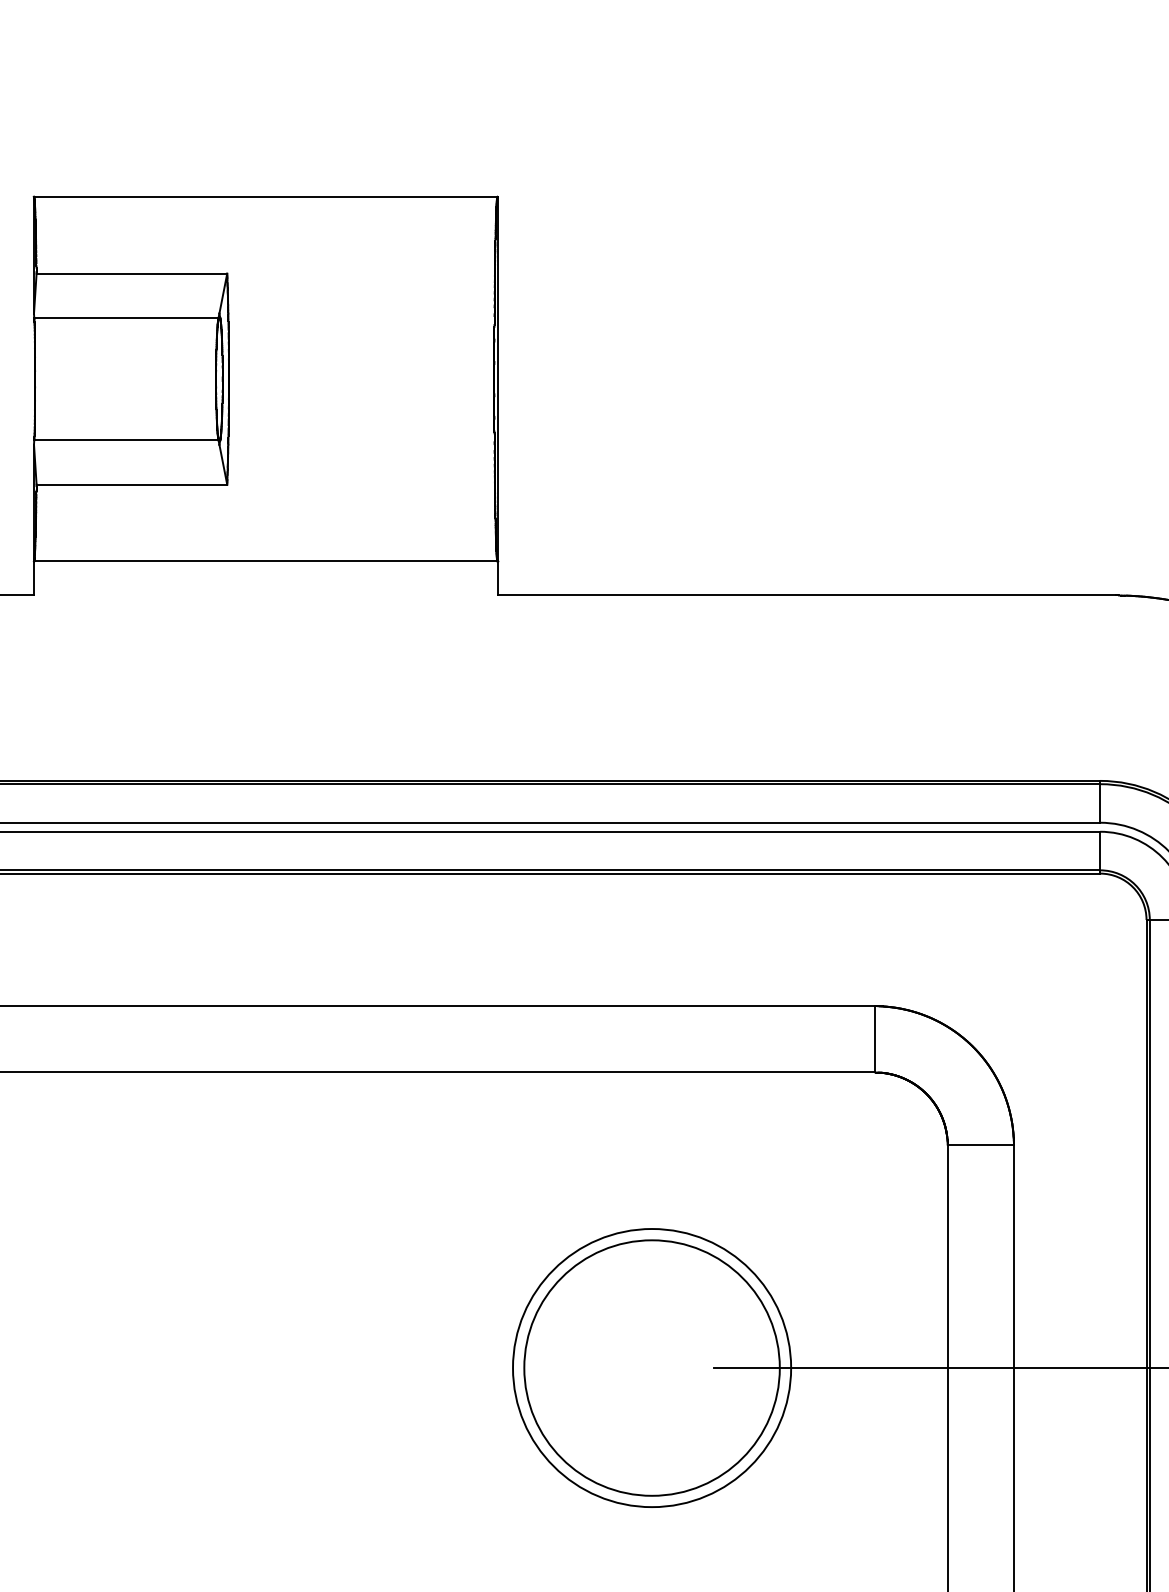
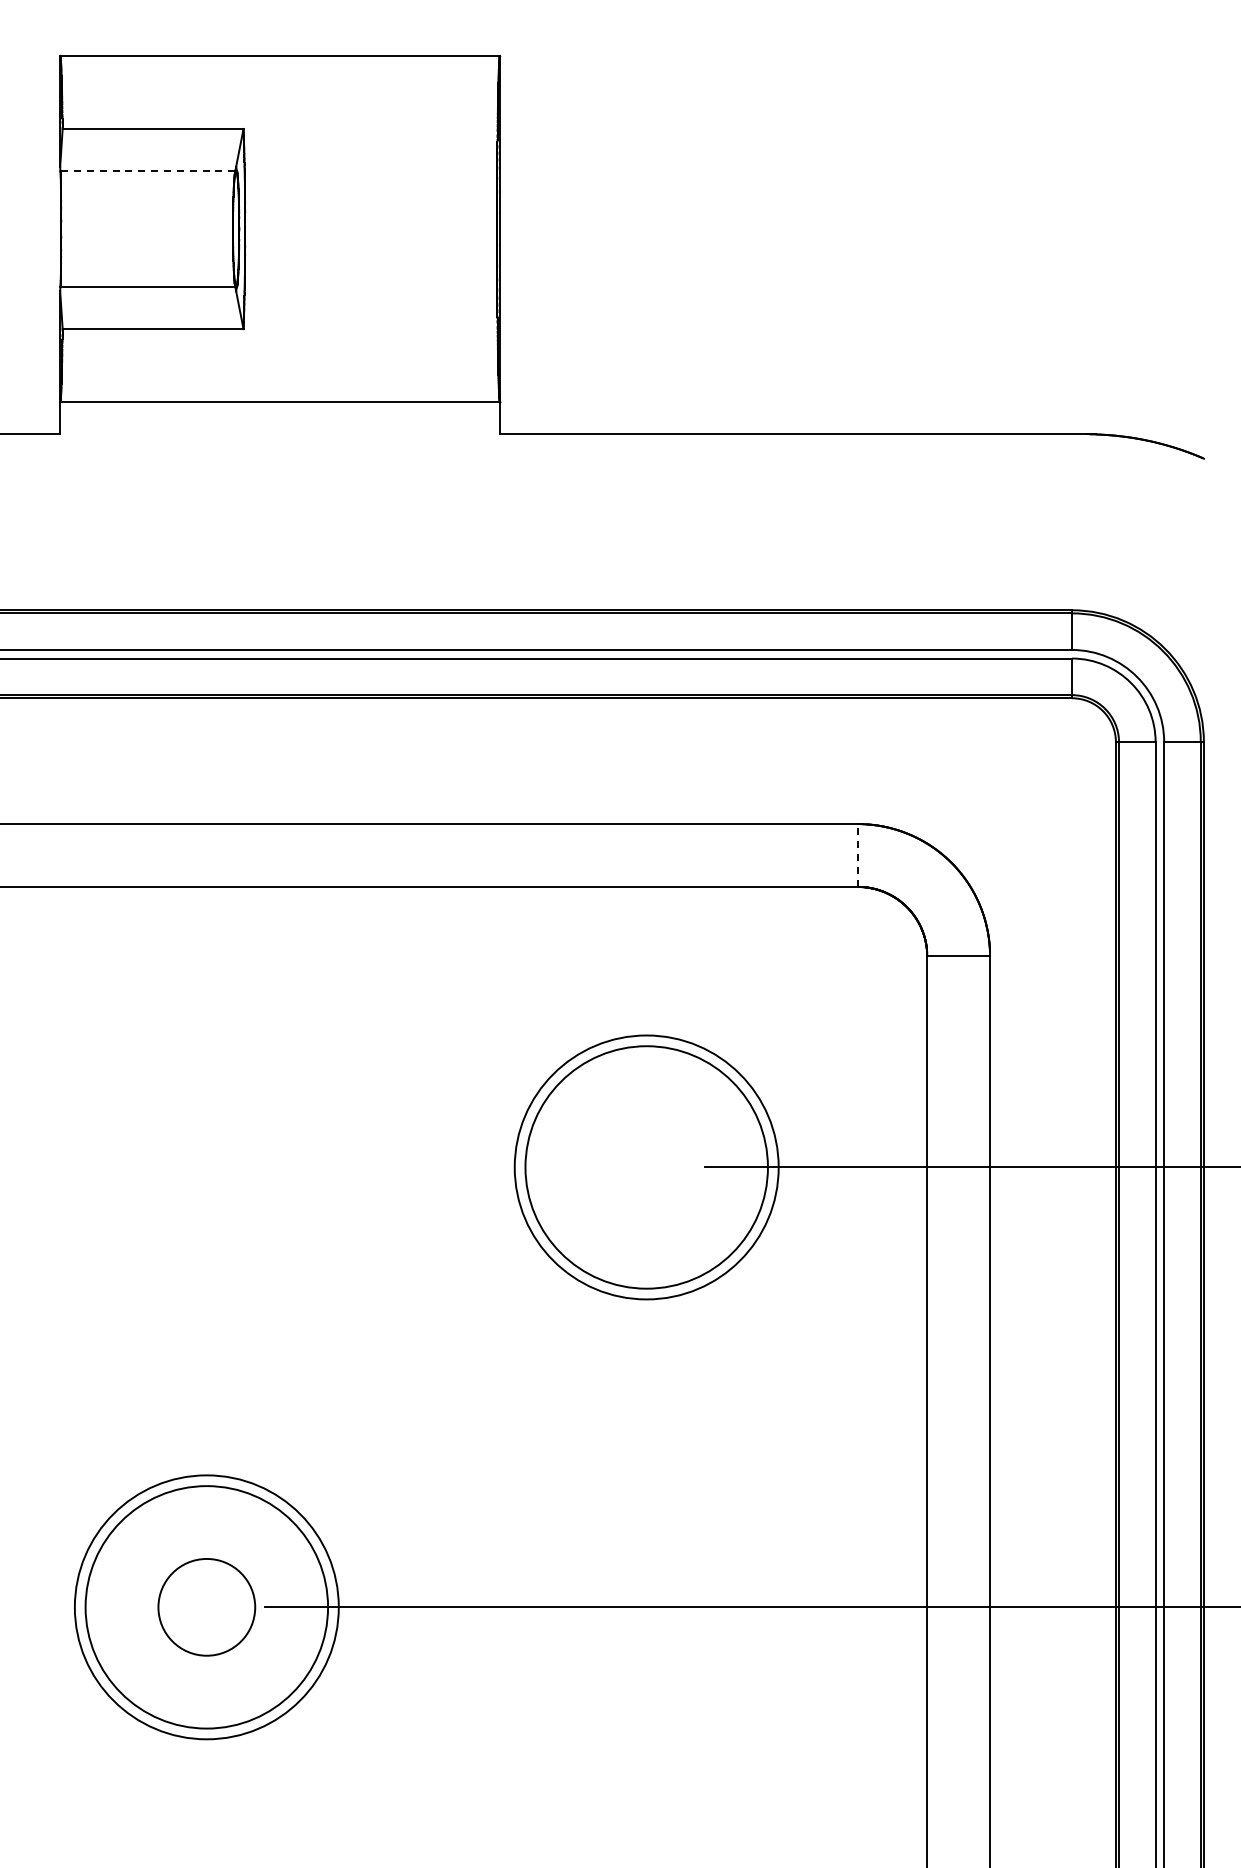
line: (126, 317) -> (147, 170), solid -> dashed
line: (875, 1039) -> (858, 855), solid -> dashed

